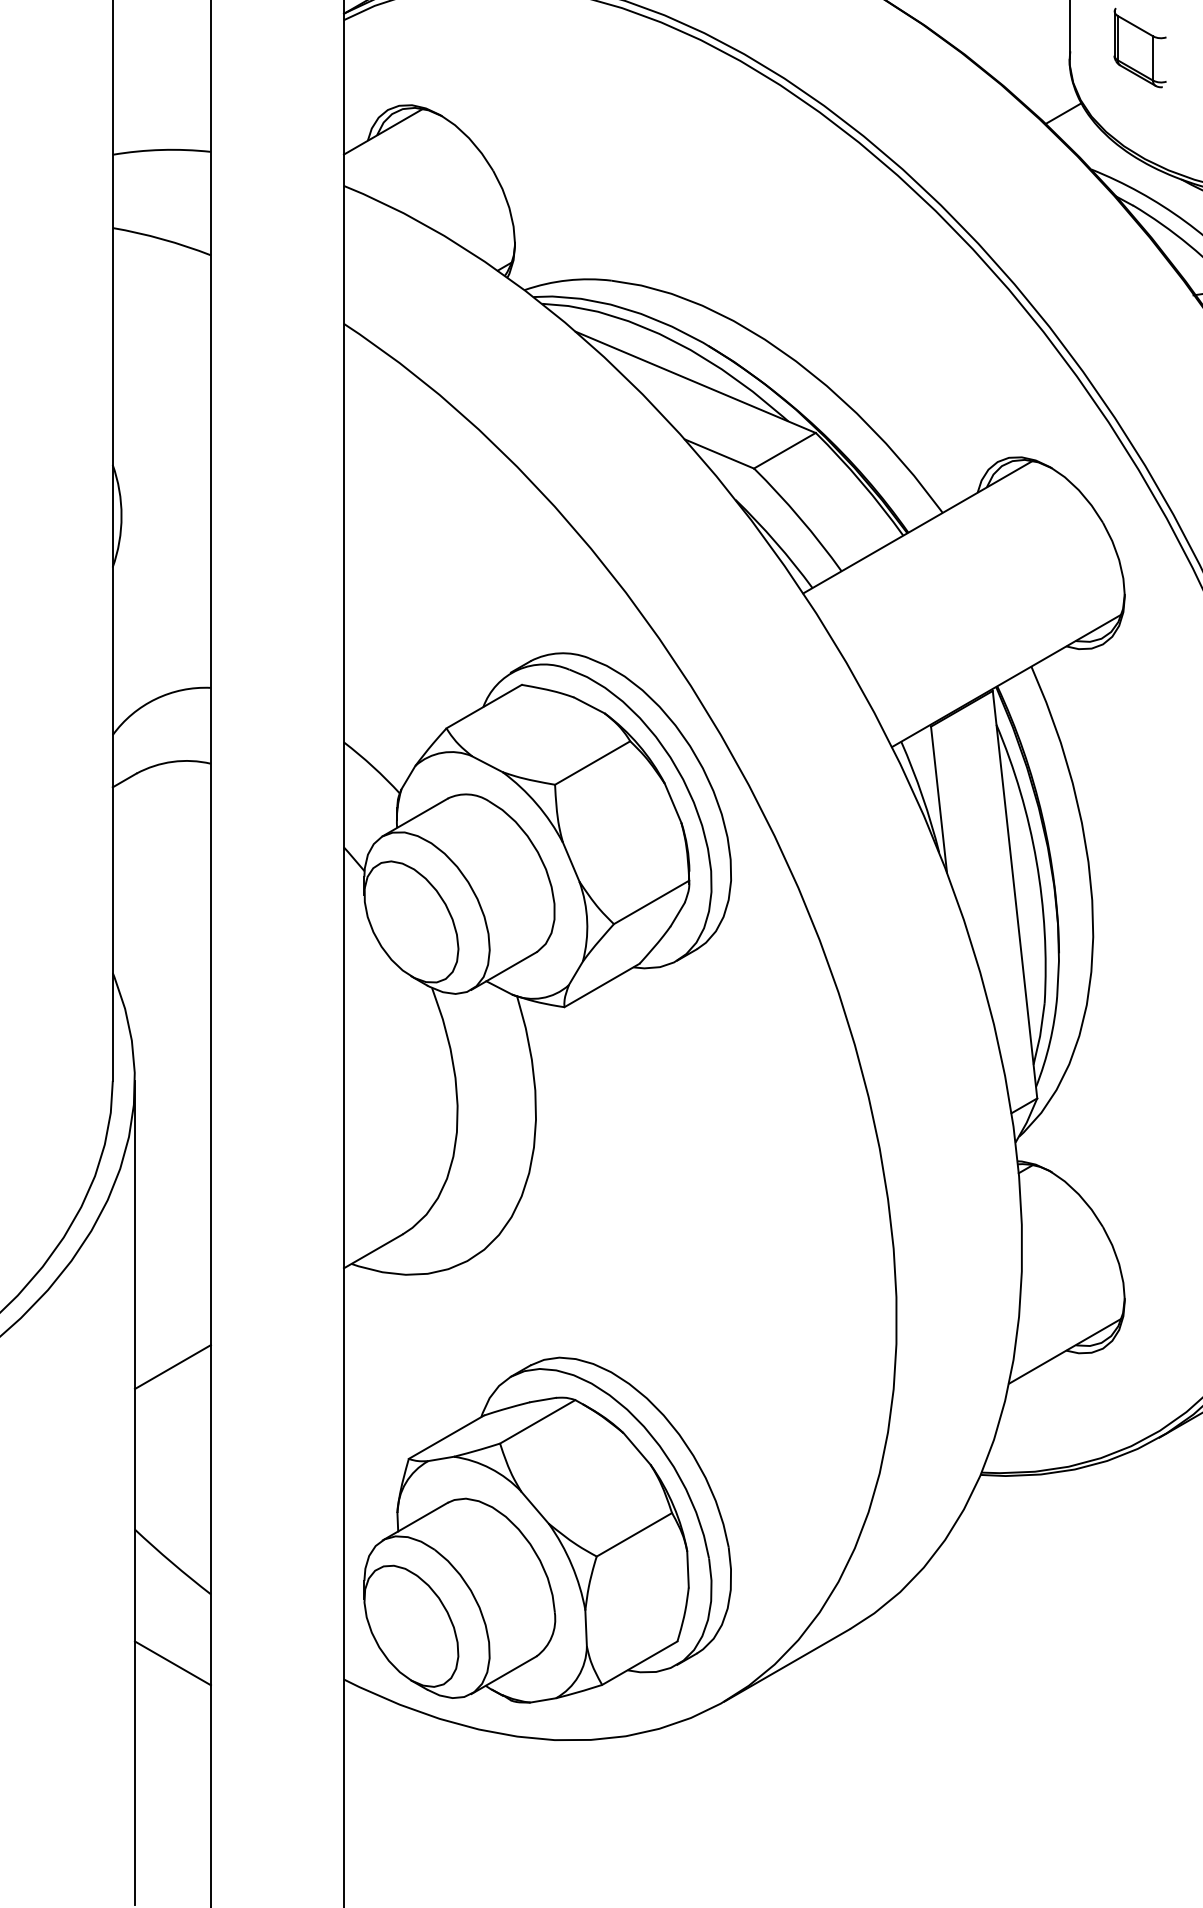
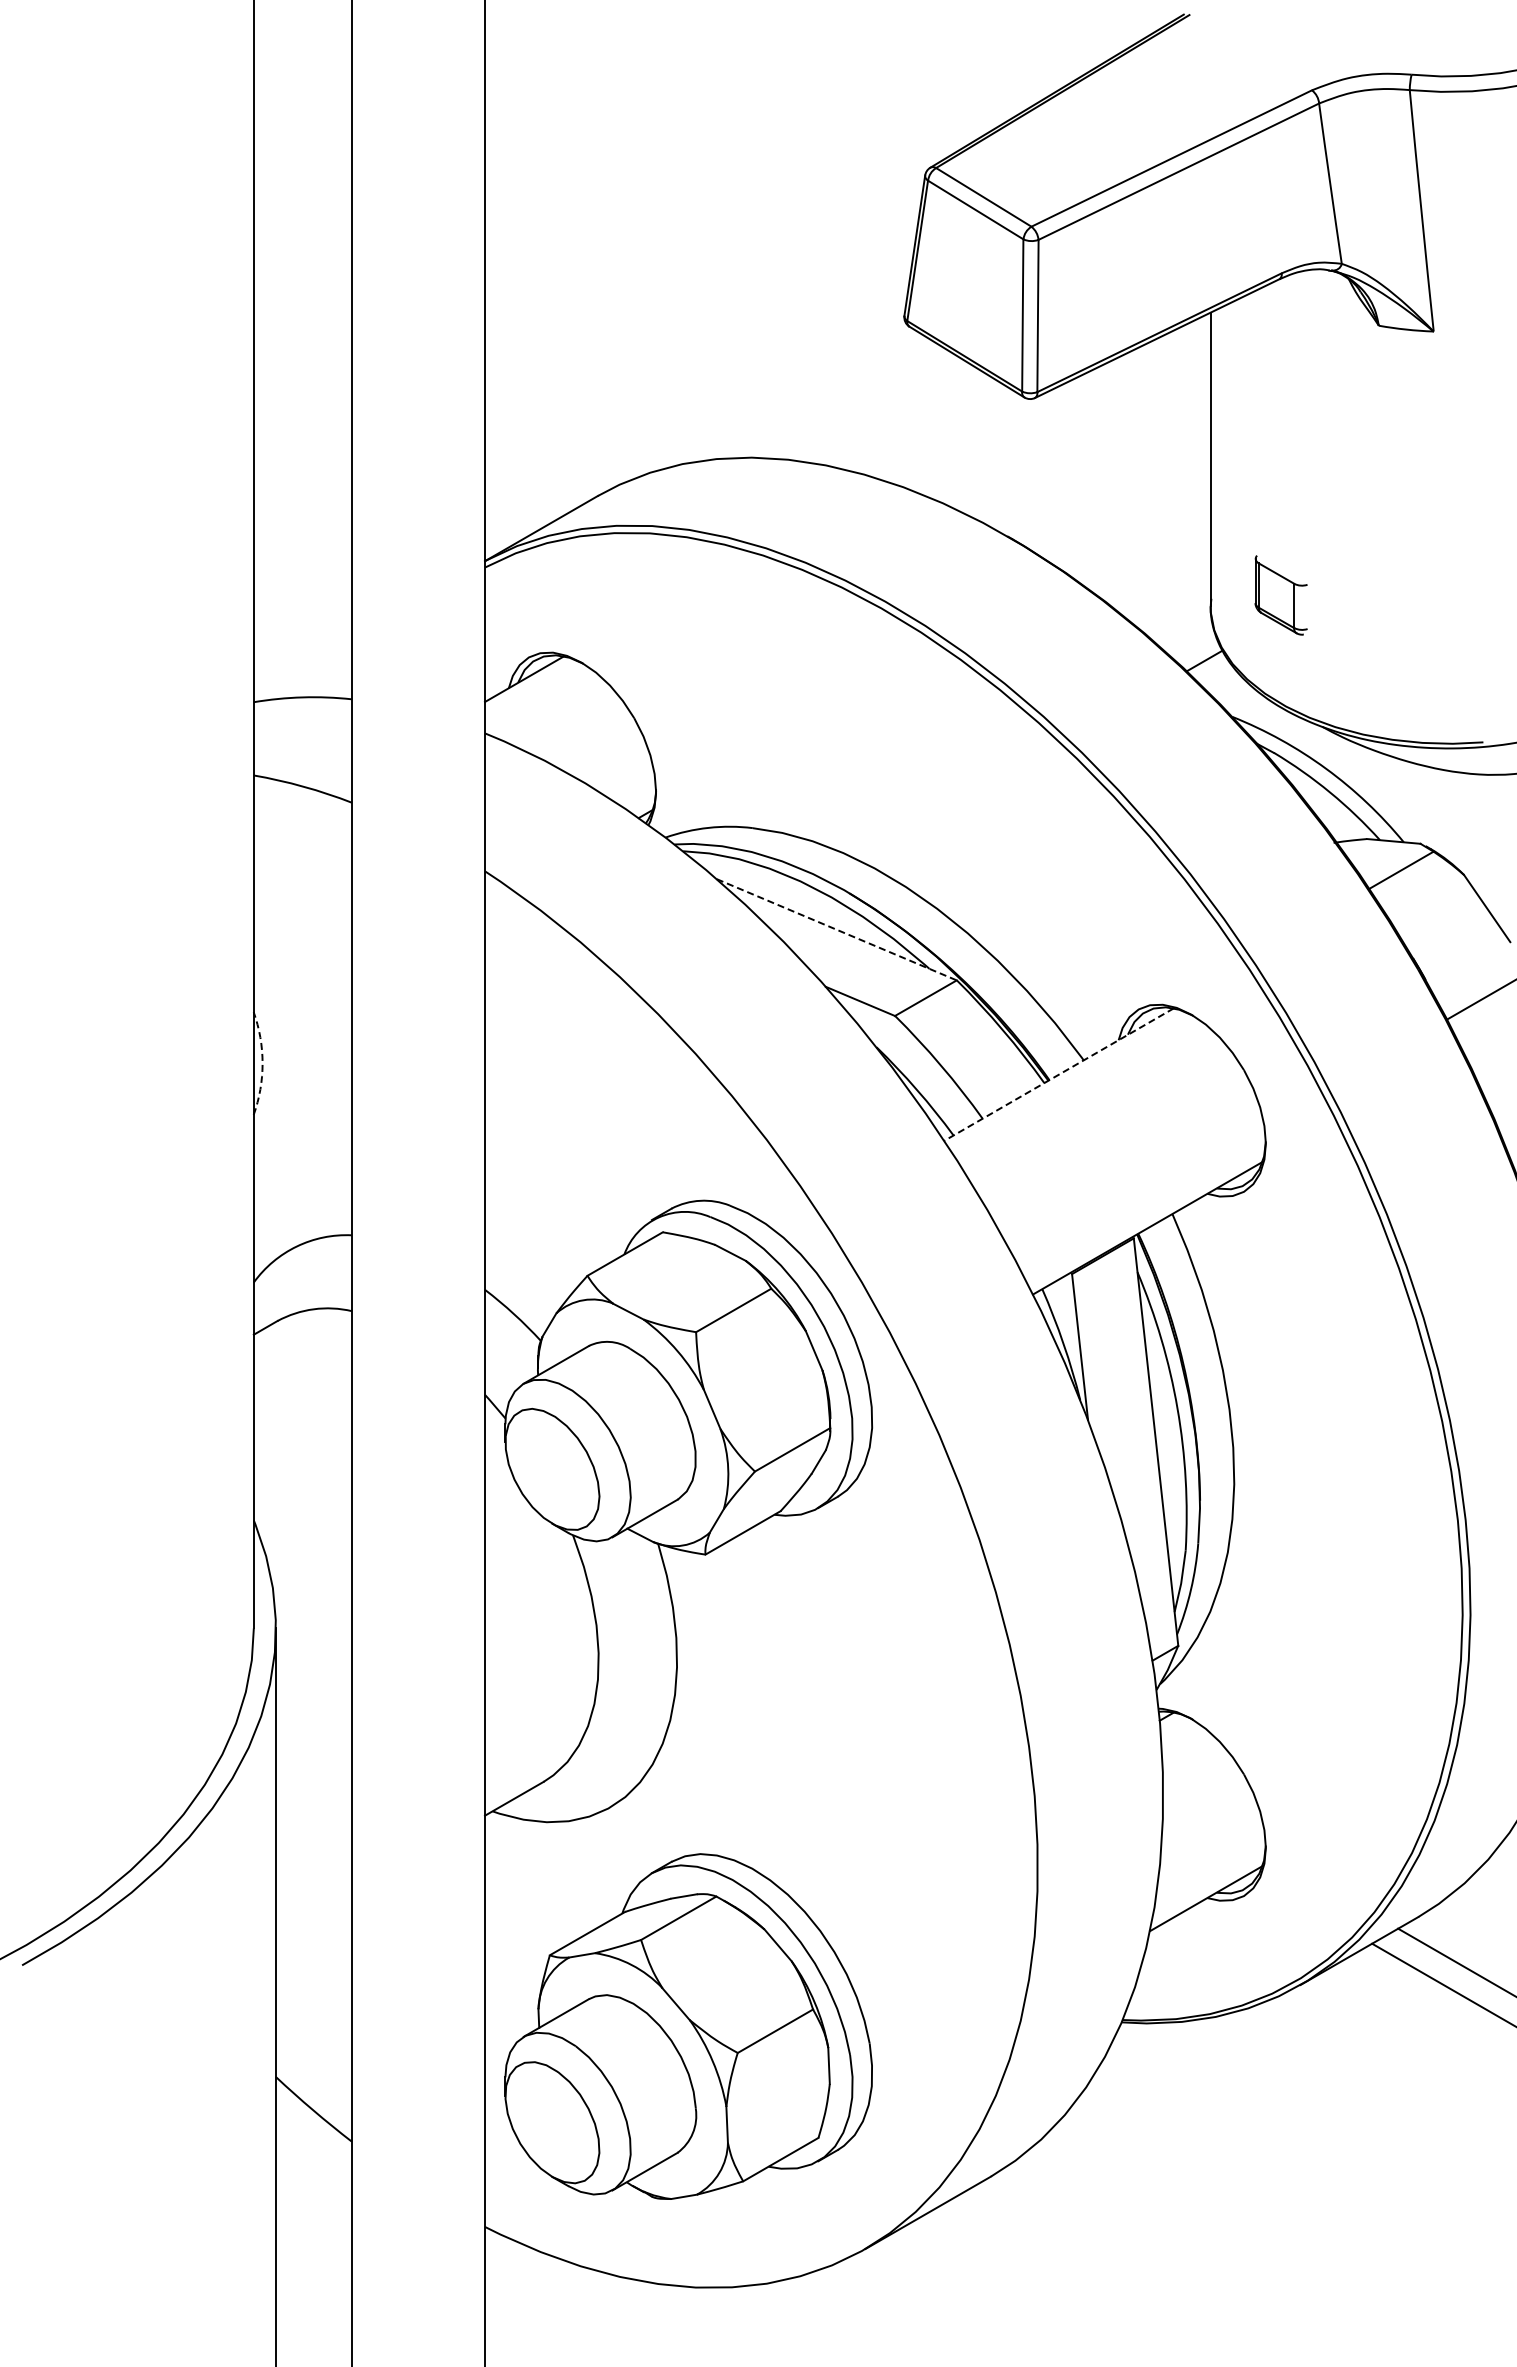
line: (696, 382) -> (837, 929), solid -> dashed
arc: (121, 516) -> (262, 1063), solid -> dashed
line: (918, 527) -> (1059, 1074), solid -> dashed
line: (172, 1367) -> (313, 1914), removed
part: (547, 1530) -> (688, 2026), moved
line: (172, 1663) -> (313, 2210), removed

